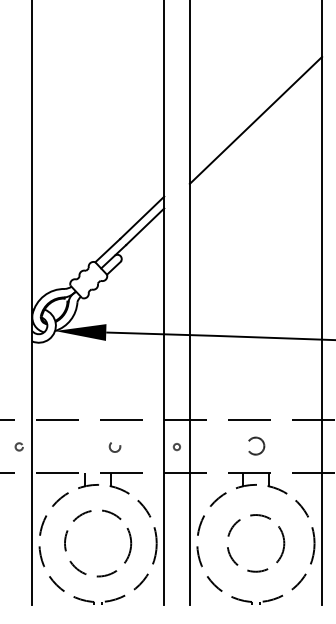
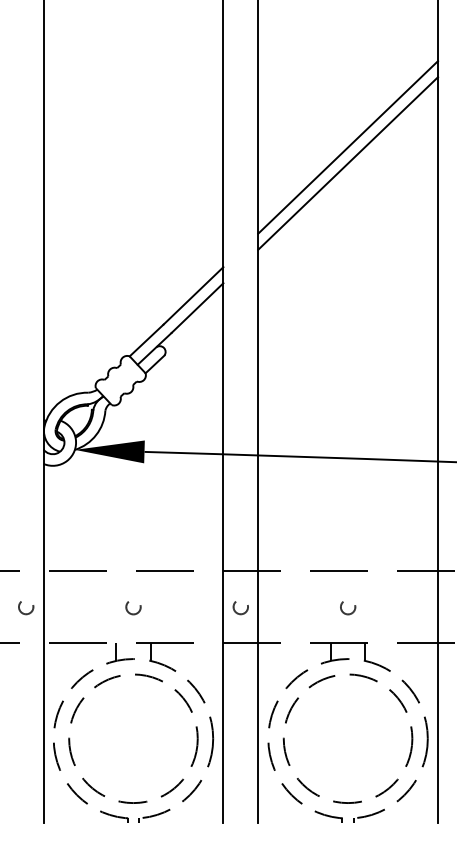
line: (256, 108) -> (348, 147), added
circle: (19, 447) -> (26, 608), size x1.43
circle: (115, 447) -> (133, 608), moved
circle: (176, 447) -> (240, 608), size x1.67
circle: (256, 447) -> (348, 608), size x0.62
circle: (98, 543) -> (133, 738), size x1.43
circle: (255, 543) -> (347, 738), size x1.67

